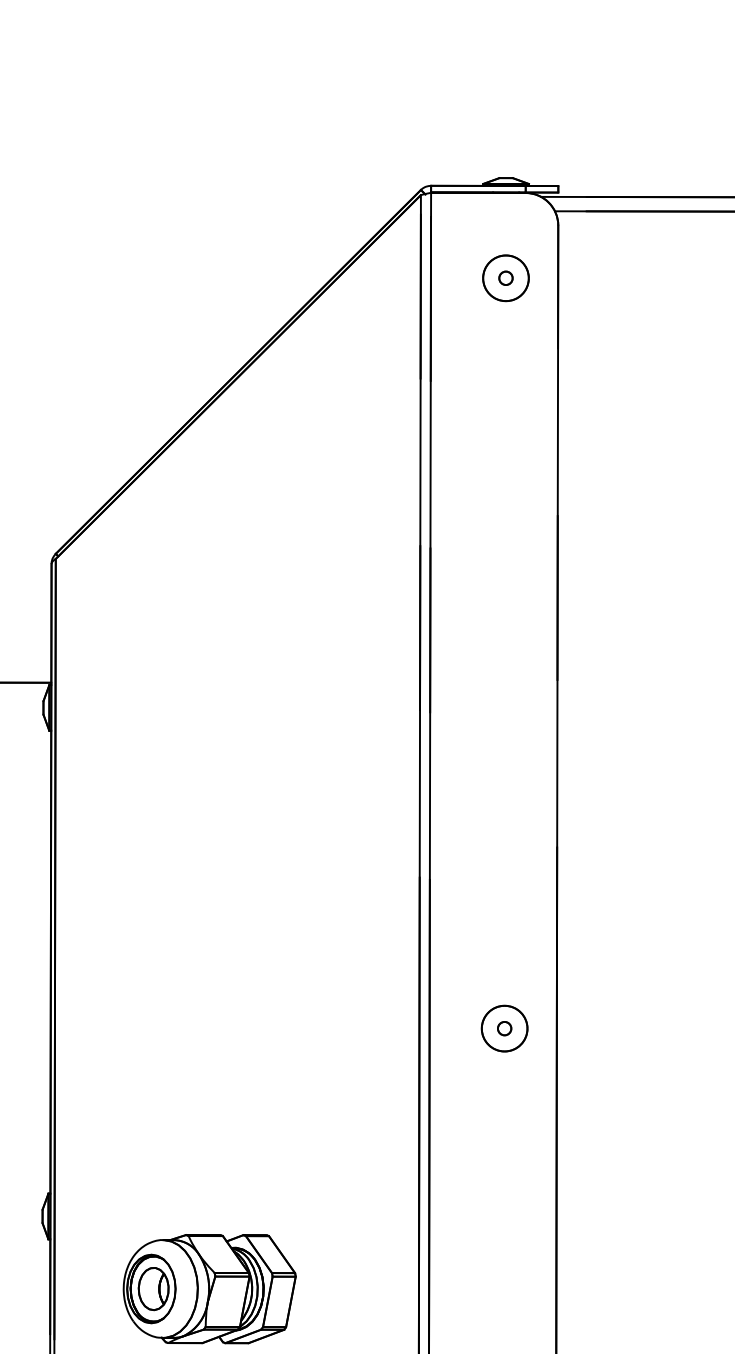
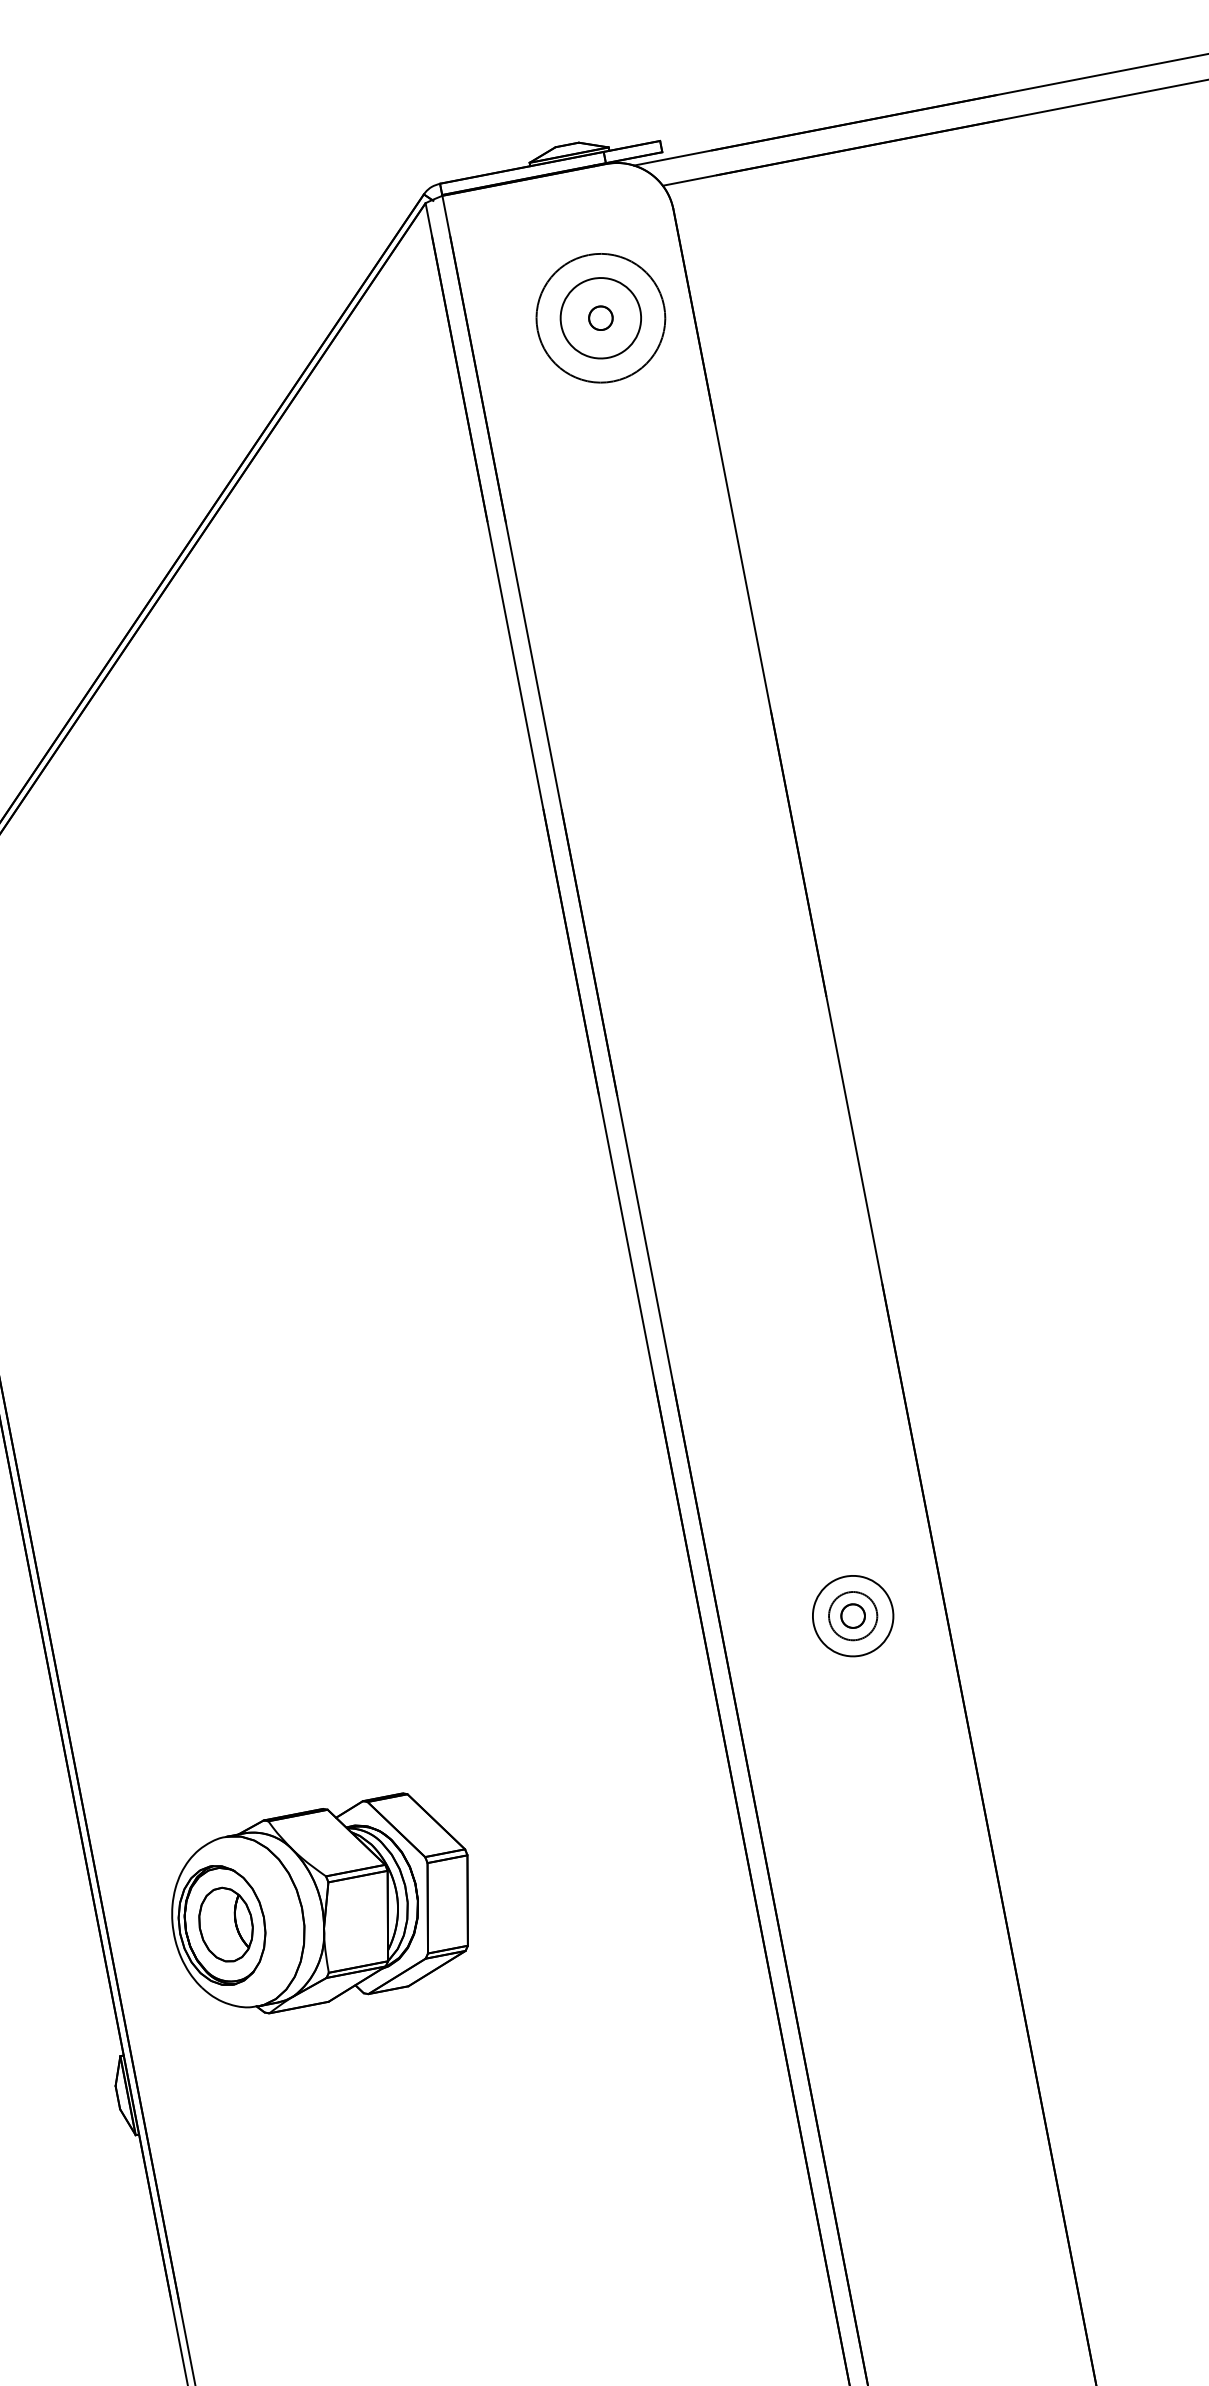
circle: (505, 278) -> (600, 318), size x1.6
circle: (504, 1028) -> (852, 1615), size x0.6
part: (209, 1289) -> (322, 1906), moved

